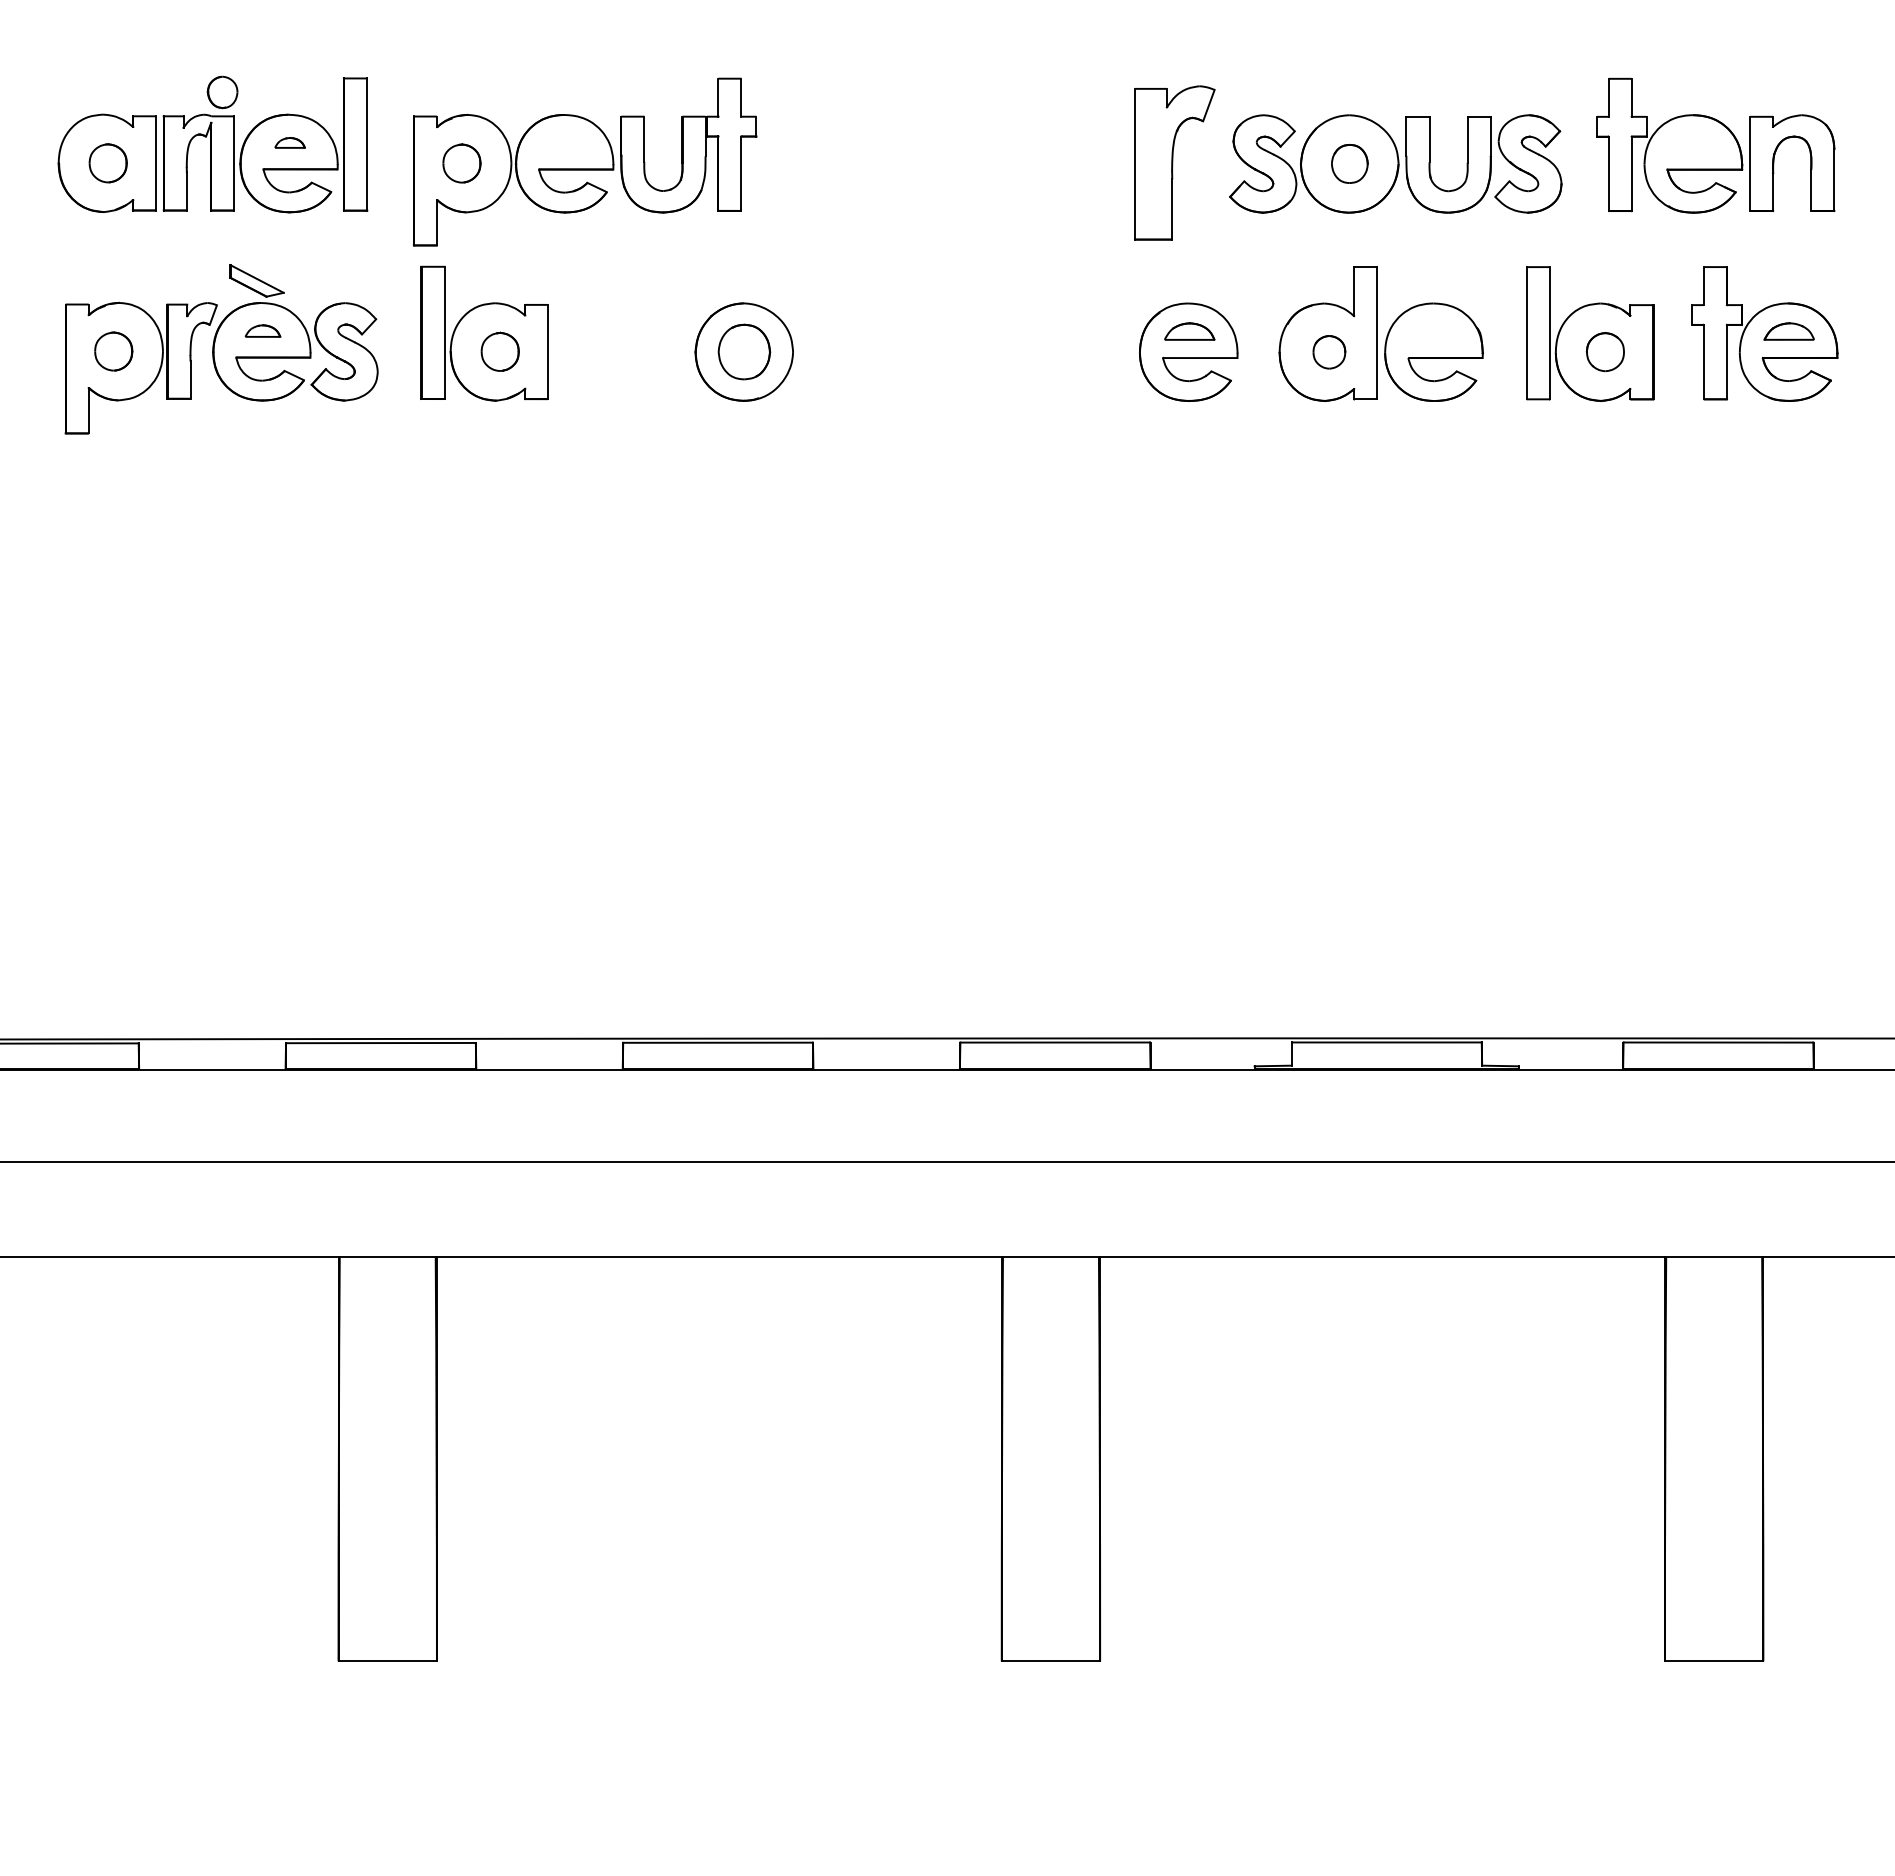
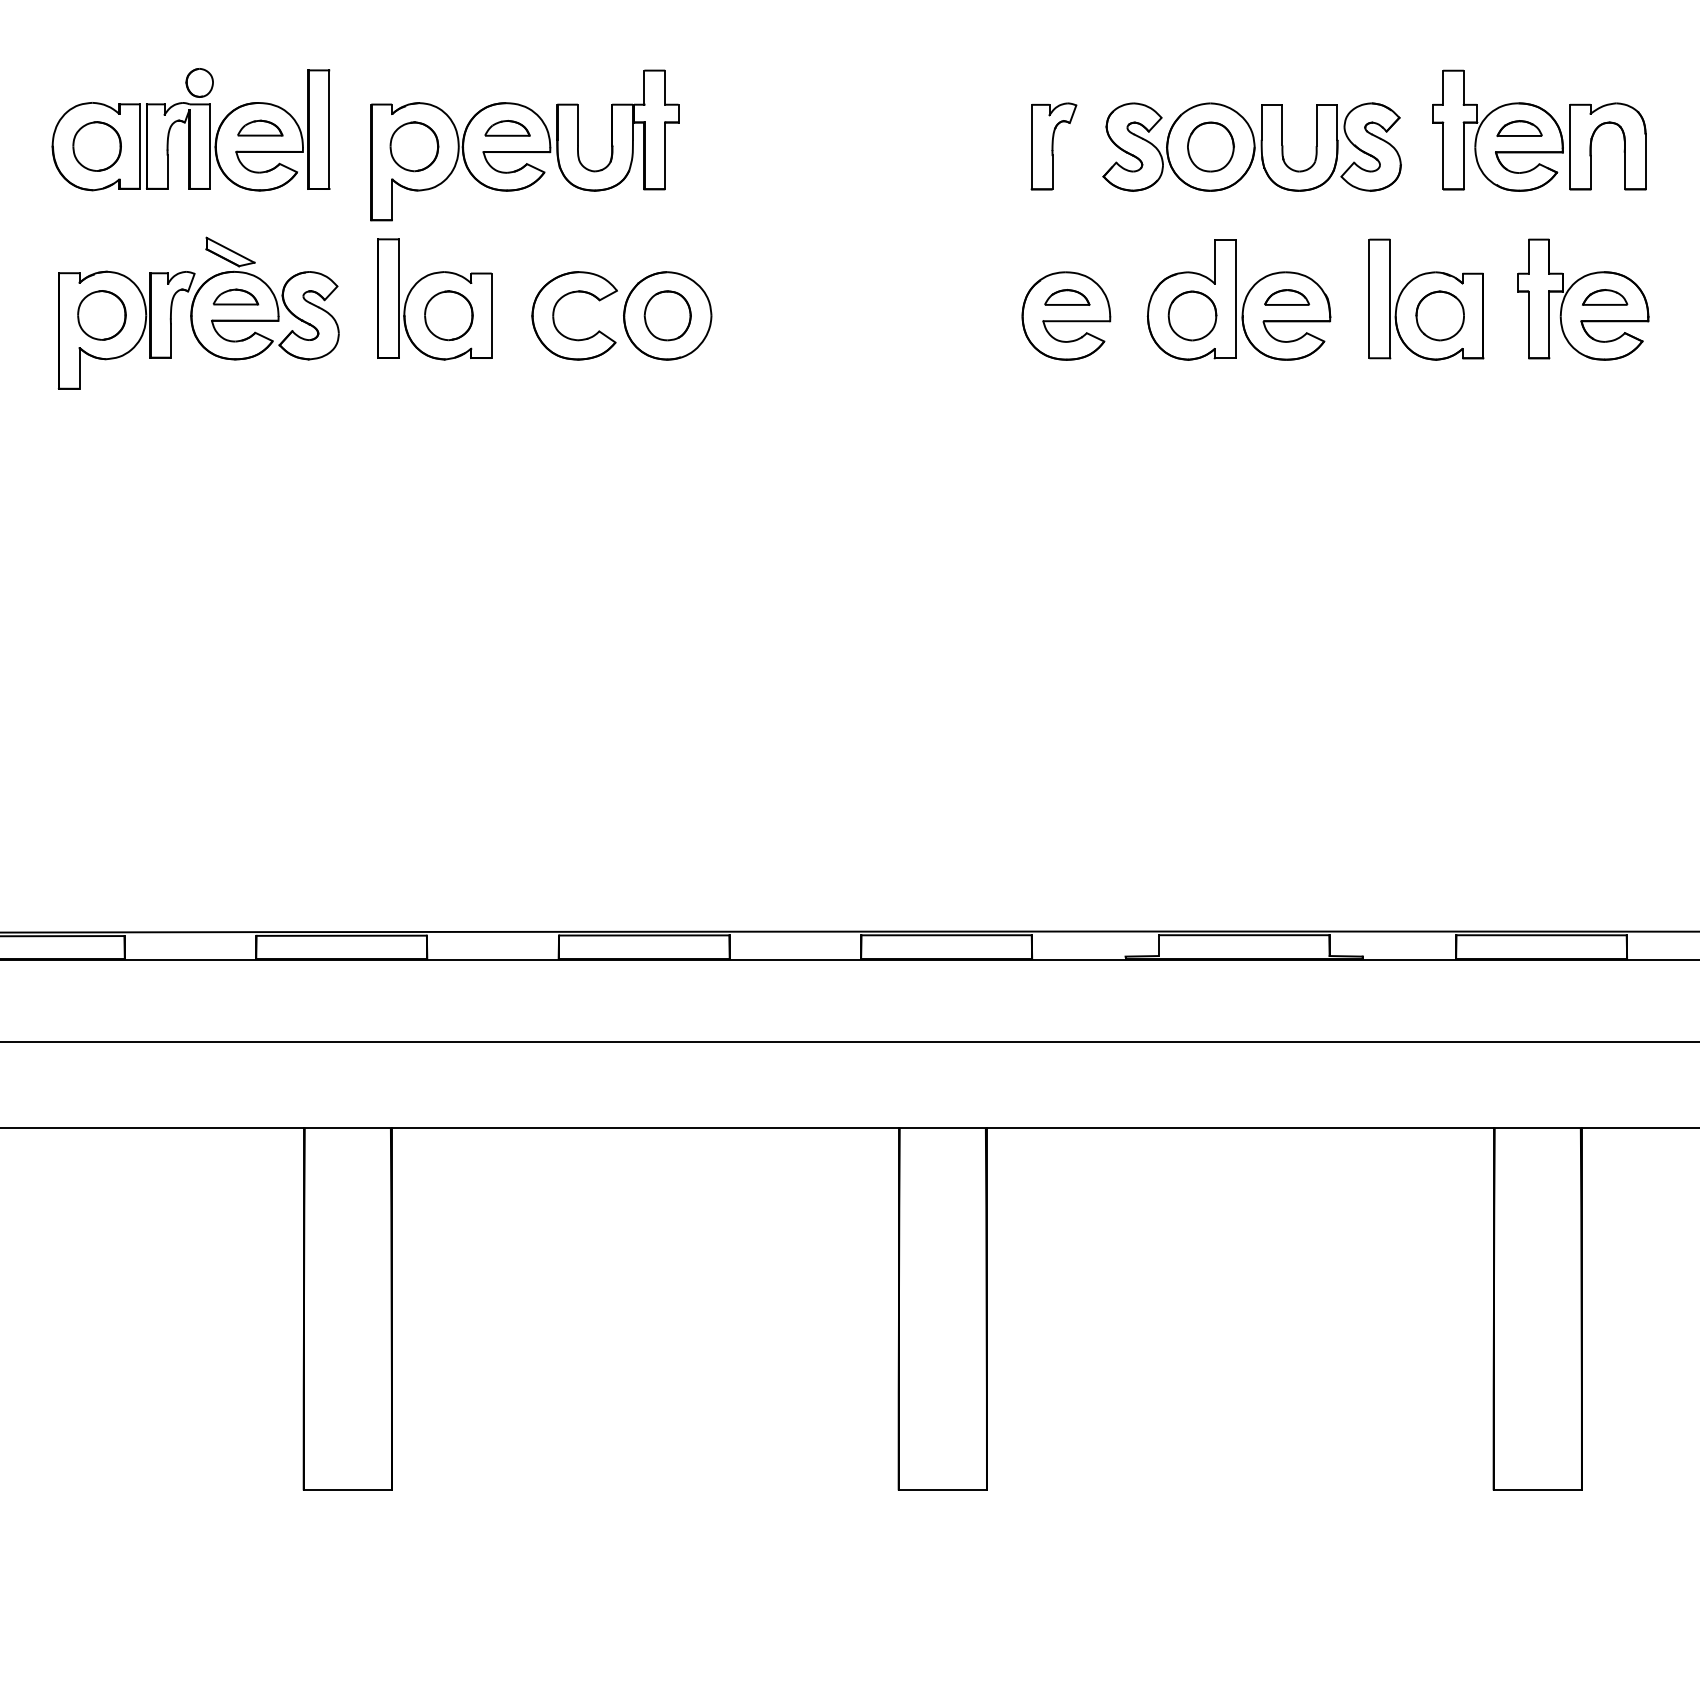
part: (289, 142) -> (259, 127), size x1.67
part: (565, 142) -> (507, 127), added
part: (1693, 143) -> (1519, 128), added
part: (107, 163) -> (96, 146), size x1.43
part: (461, 163) -> (414, 146), size x1.43
part: (1174, 163) -> (1053, 146), size x0.62
part: (1349, 163) -> (1210, 146), size x1.43
part: (262, 330) -> (235, 296), size x1.43
part: (1434, 331) -> (1286, 297), added
part: (618, 346) -> (554, 310), added
part: (113, 351) -> (101, 315), size x1.43
part: (499, 351) -> (448, 315), size x1.43
part: (1605, 351) -> (1440, 315), size x1.43
part: (1329, 352) -> (1192, 316), size x1.67

